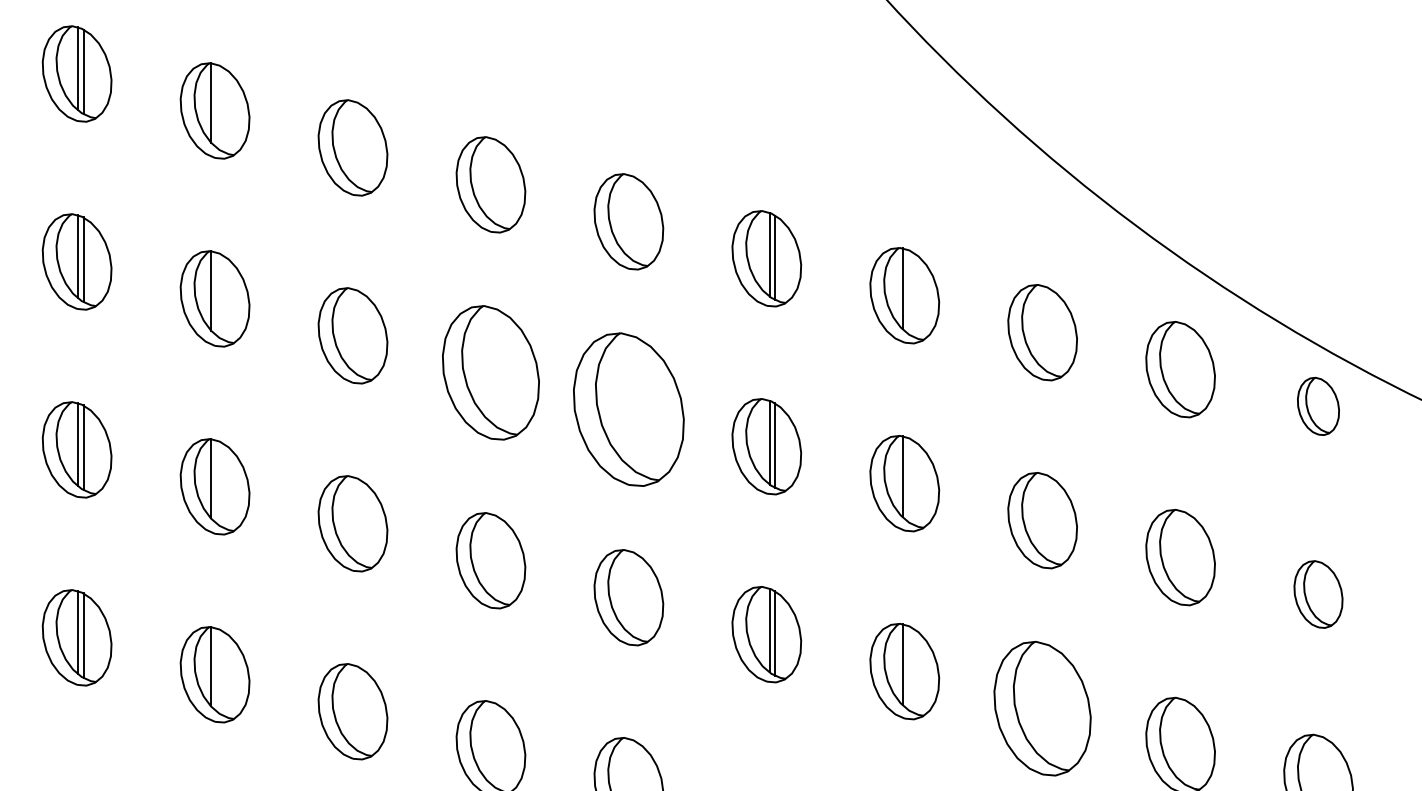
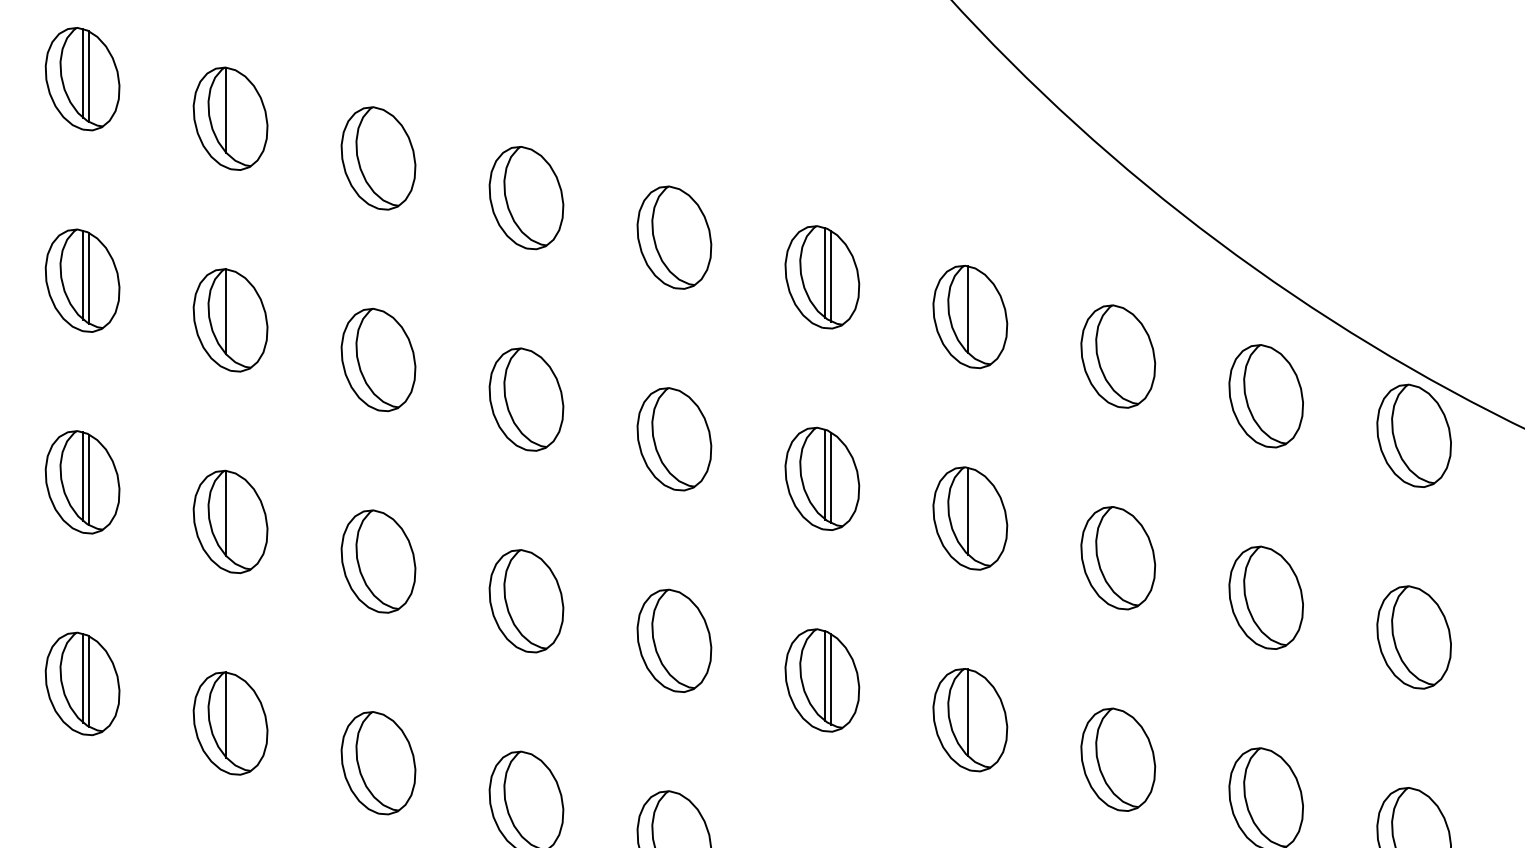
part: (490, 372) -> (526, 399), size x0.71
part: (1317, 406) -> (1413, 435), size x1.67
part: (628, 409) -> (674, 439), size x0.62
part: (1317, 594) -> (1413, 637), size x1.43
part: (1042, 708) -> (1118, 759), size x0.71

